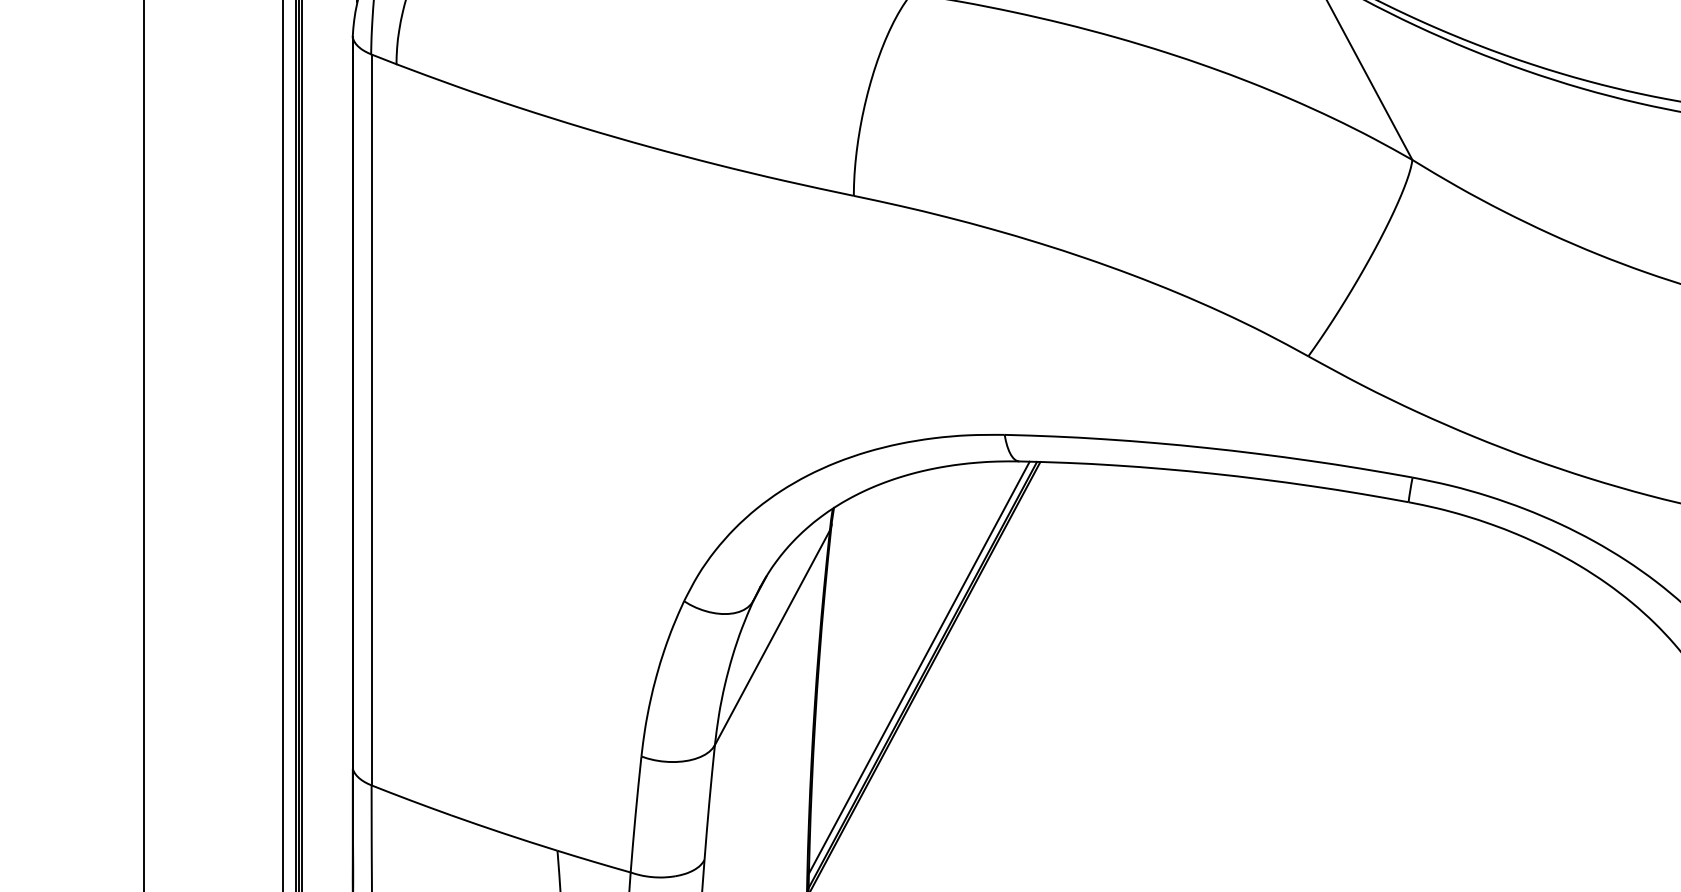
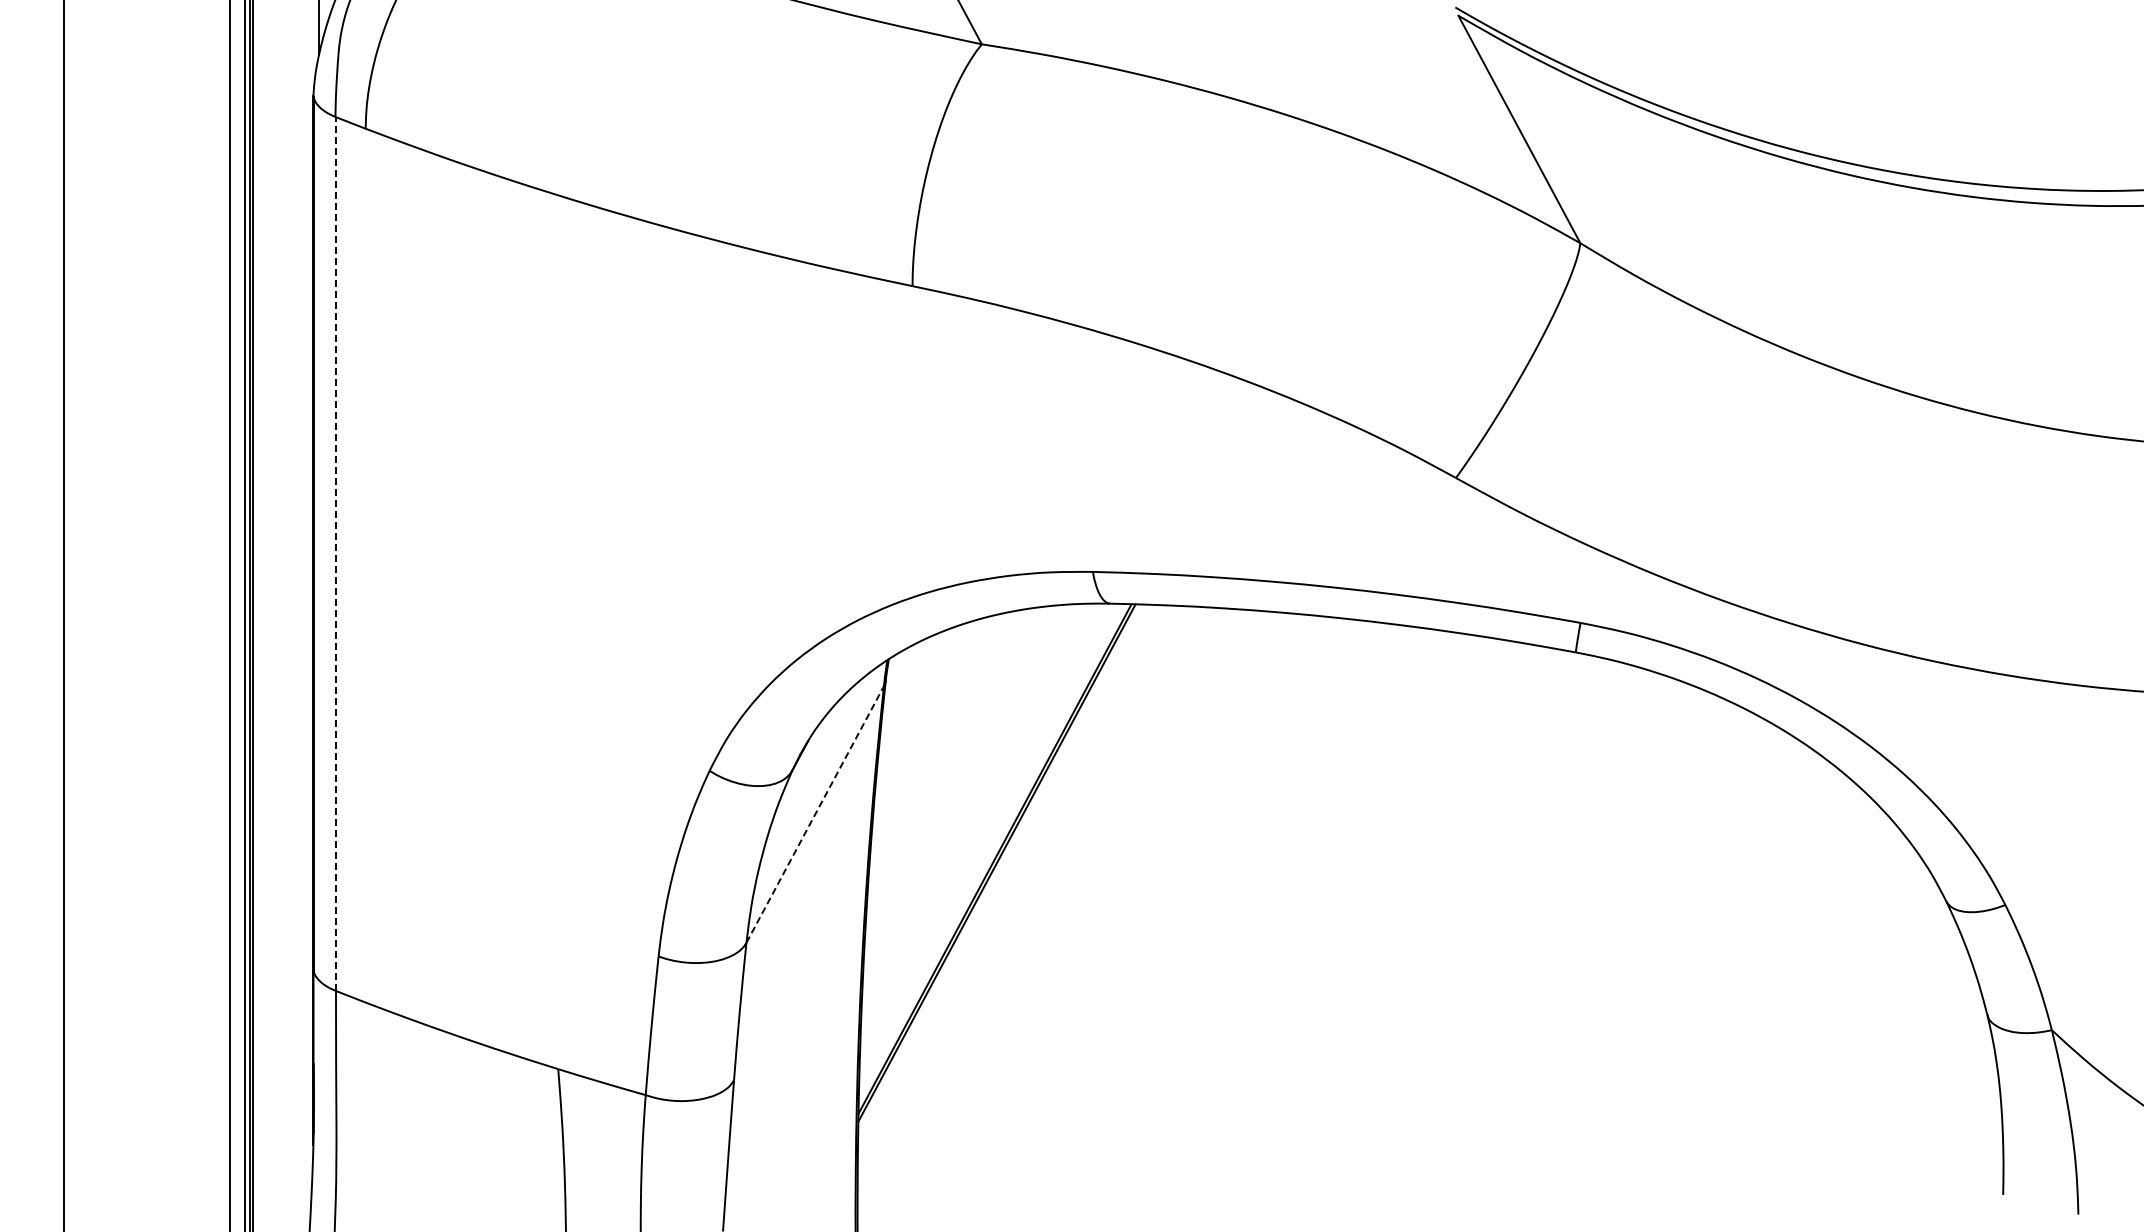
line: (372, 420) -> (336, 554), solid -> dashed
line: (772, 637) -> (815, 814), solid -> dashed
line: (919, 667) -> (990, 850), removed

